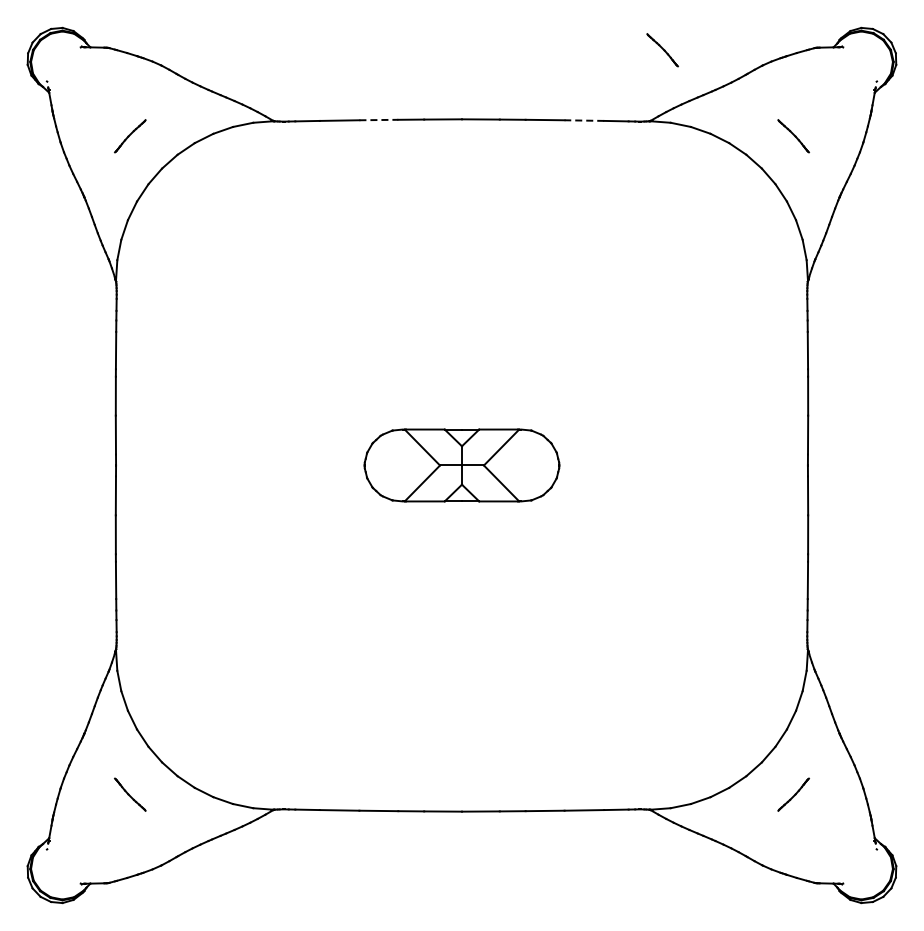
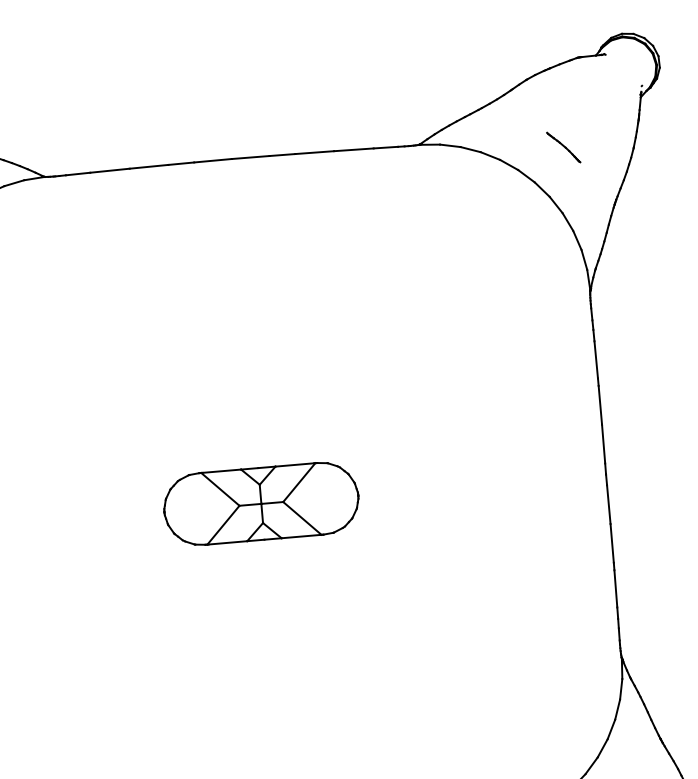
part: (662, 50) -> (425, 73), removed
line: (379, 120) -> (149, 167), dashed -> solid
line: (584, 120) -> (353, 149), dashed -> solid

